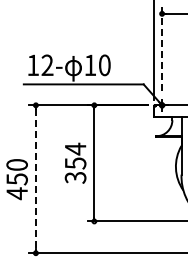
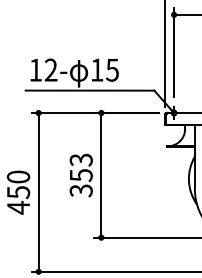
line: (162, 48) -> (174, 52), dashed -> solid
text: (104, 65) -> (112, 70), 10 -> 15
text: (75, 148) -> (81, 159), 354 -> 353
line: (35, 179) -> (38, 192), dashed -> solid

